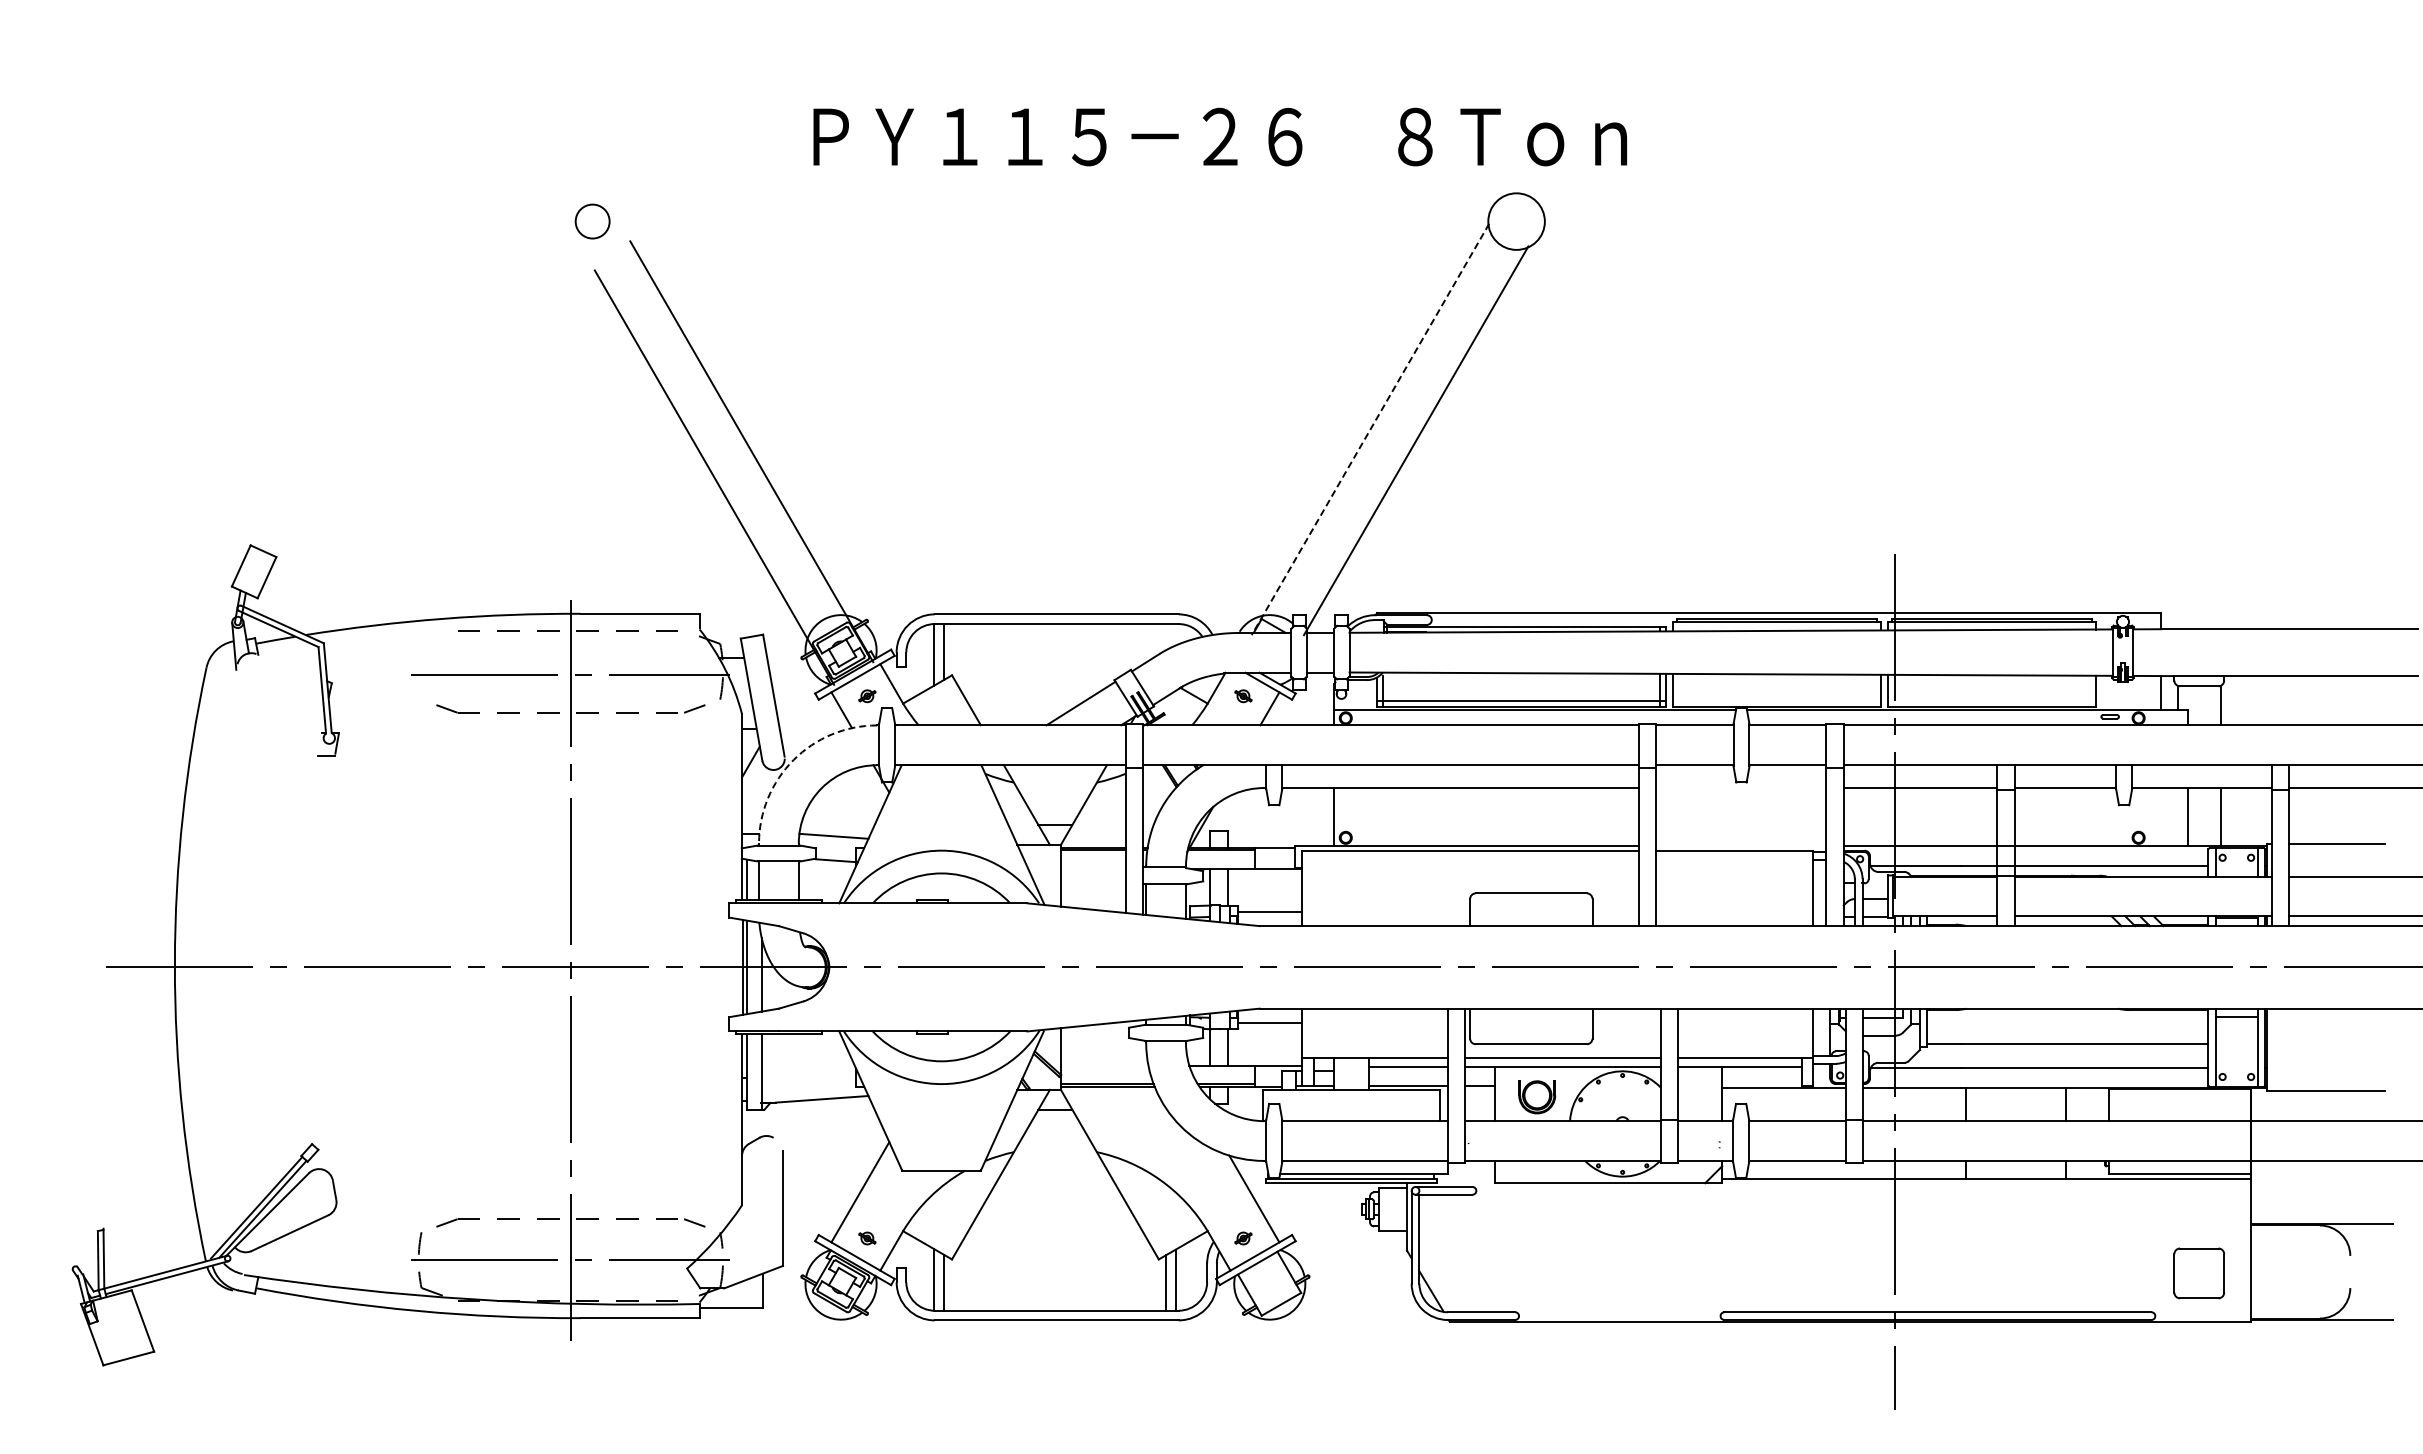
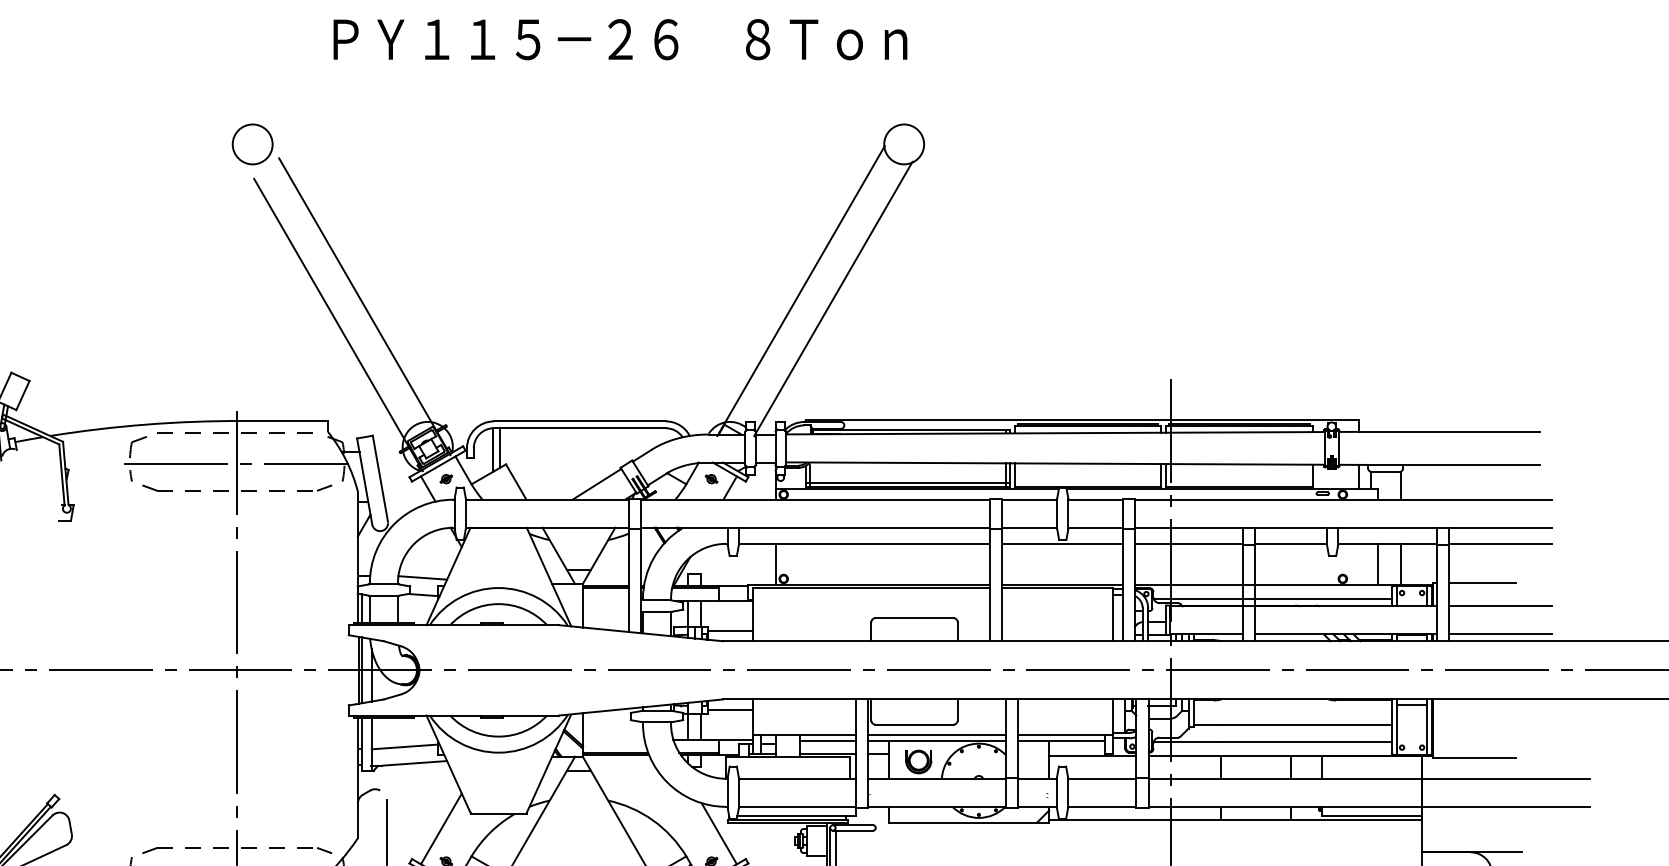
text: (1219, 136) -> (619, 39), moved
circle: (592, 221) -> (252, 144), size x1.67
line: (1370, 429) -> (801, 291), dashed -> solid
part: (419, 666) -> (130, 458), added
arc: (793, 760) -> (394, 524), dashed -> solid
line: (1740, 788) -> (1062, 544), added
line: (1740, 846) -> (1062, 585), added
line: (808, 1075) -> (404, 746), added

